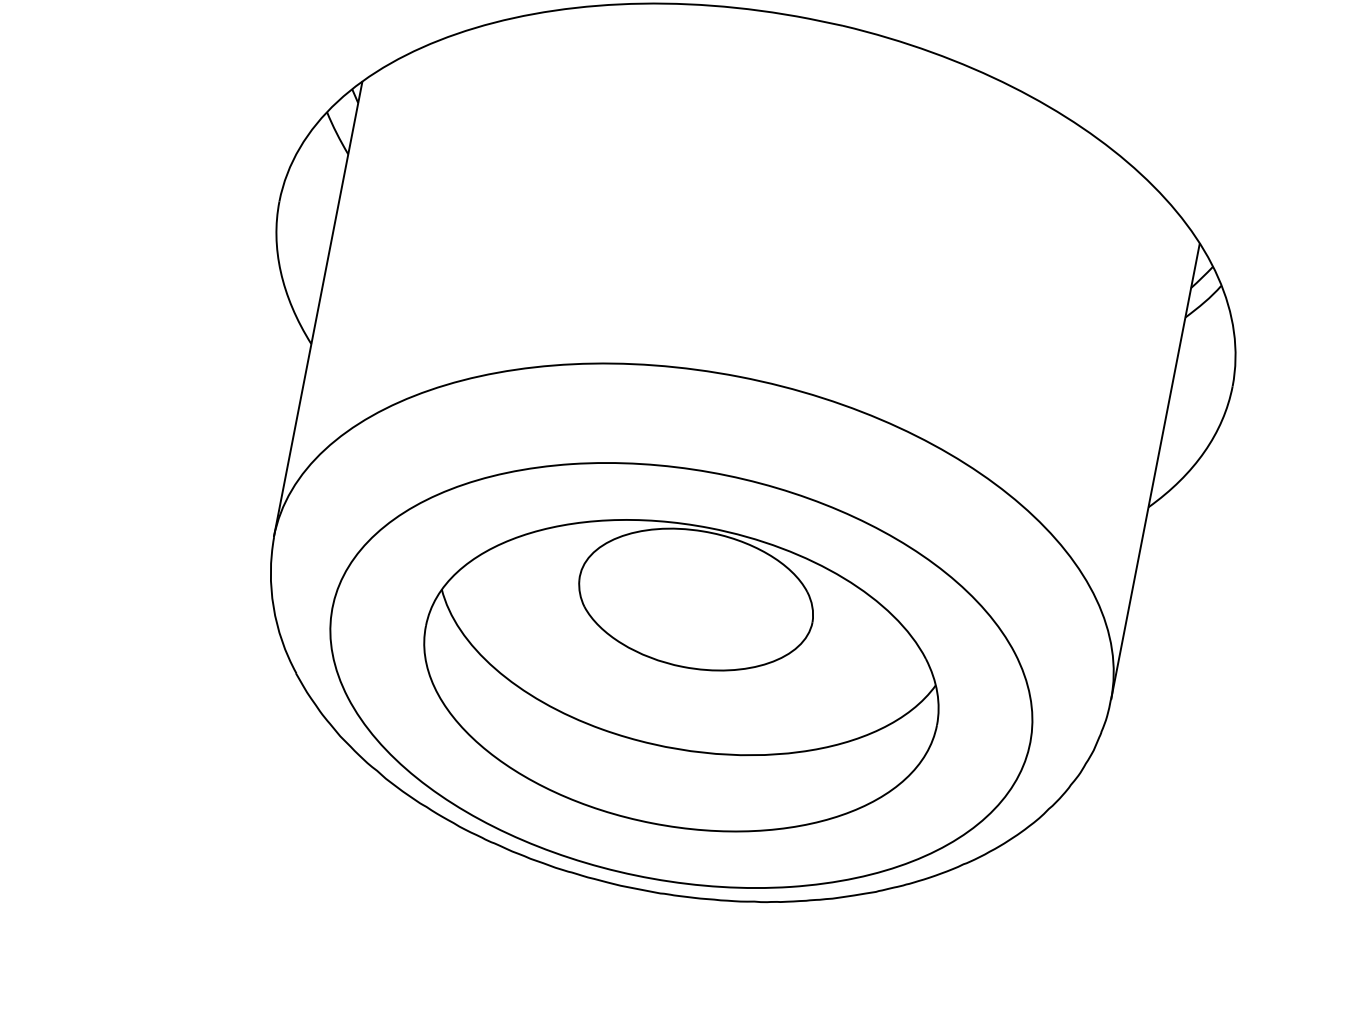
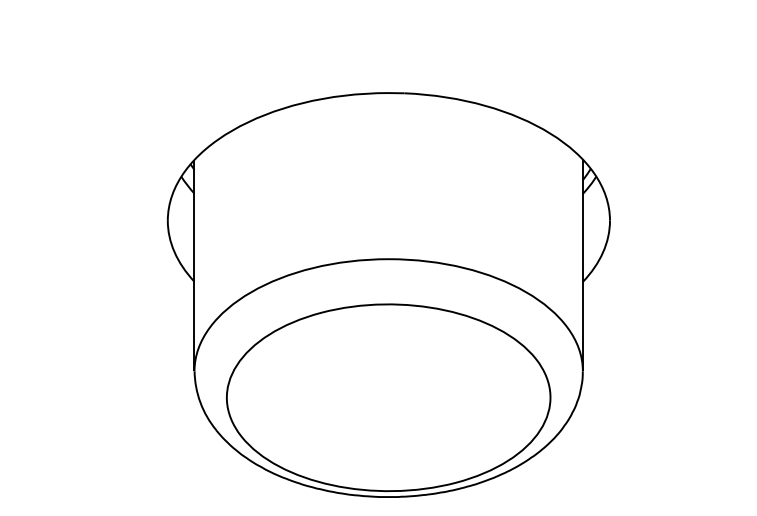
part: (681, 674) -> (388, 397), removed

